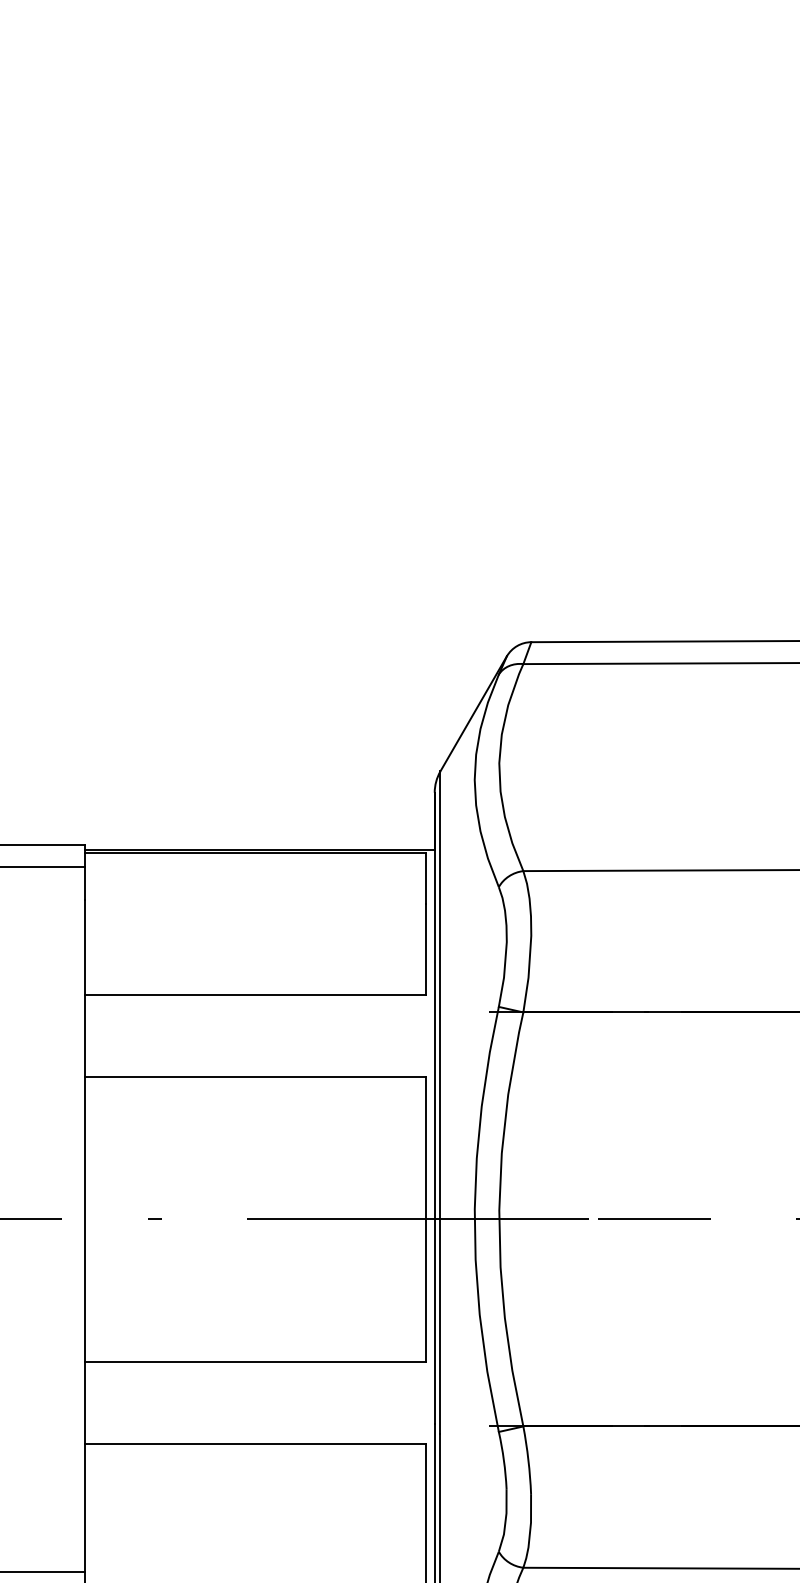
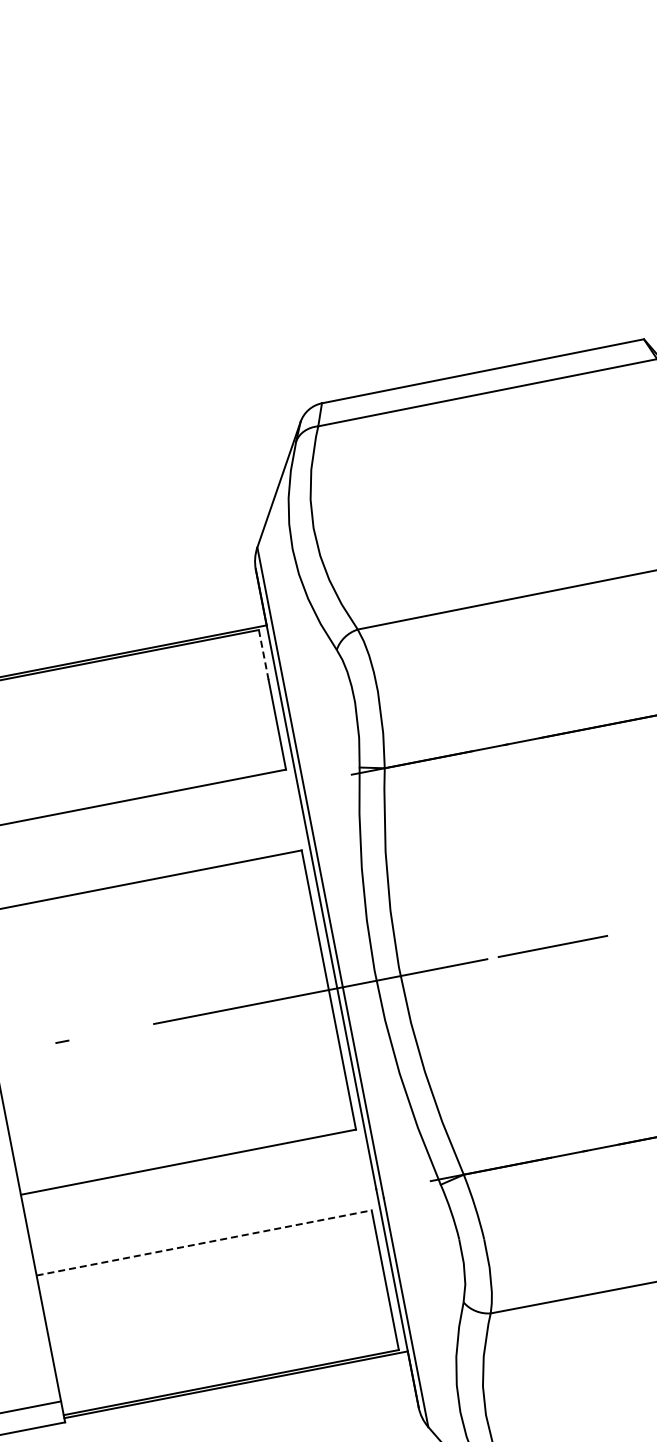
line: (426, 878) -> (264, 655), solid -> dashed
line: (255, 1443) -> (204, 1242), solid -> dashed

